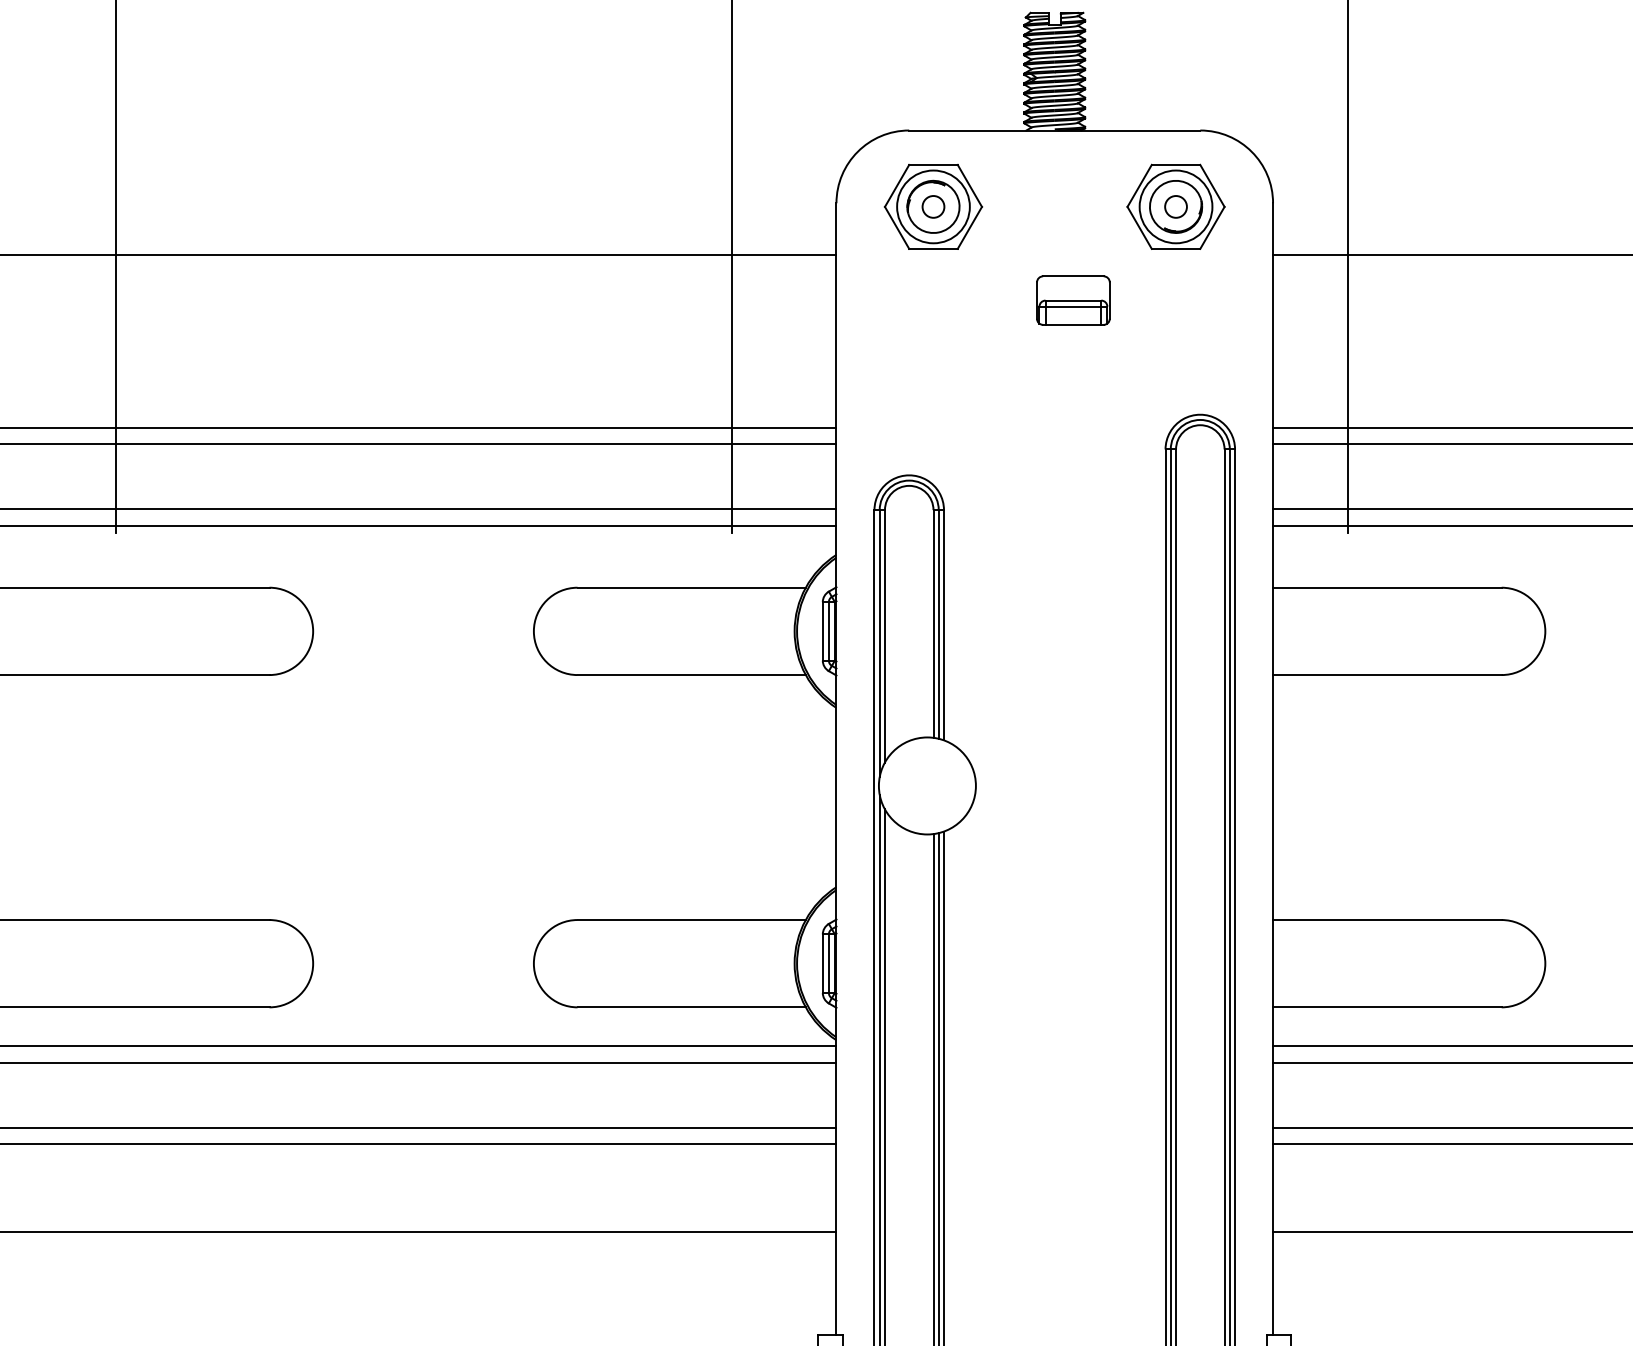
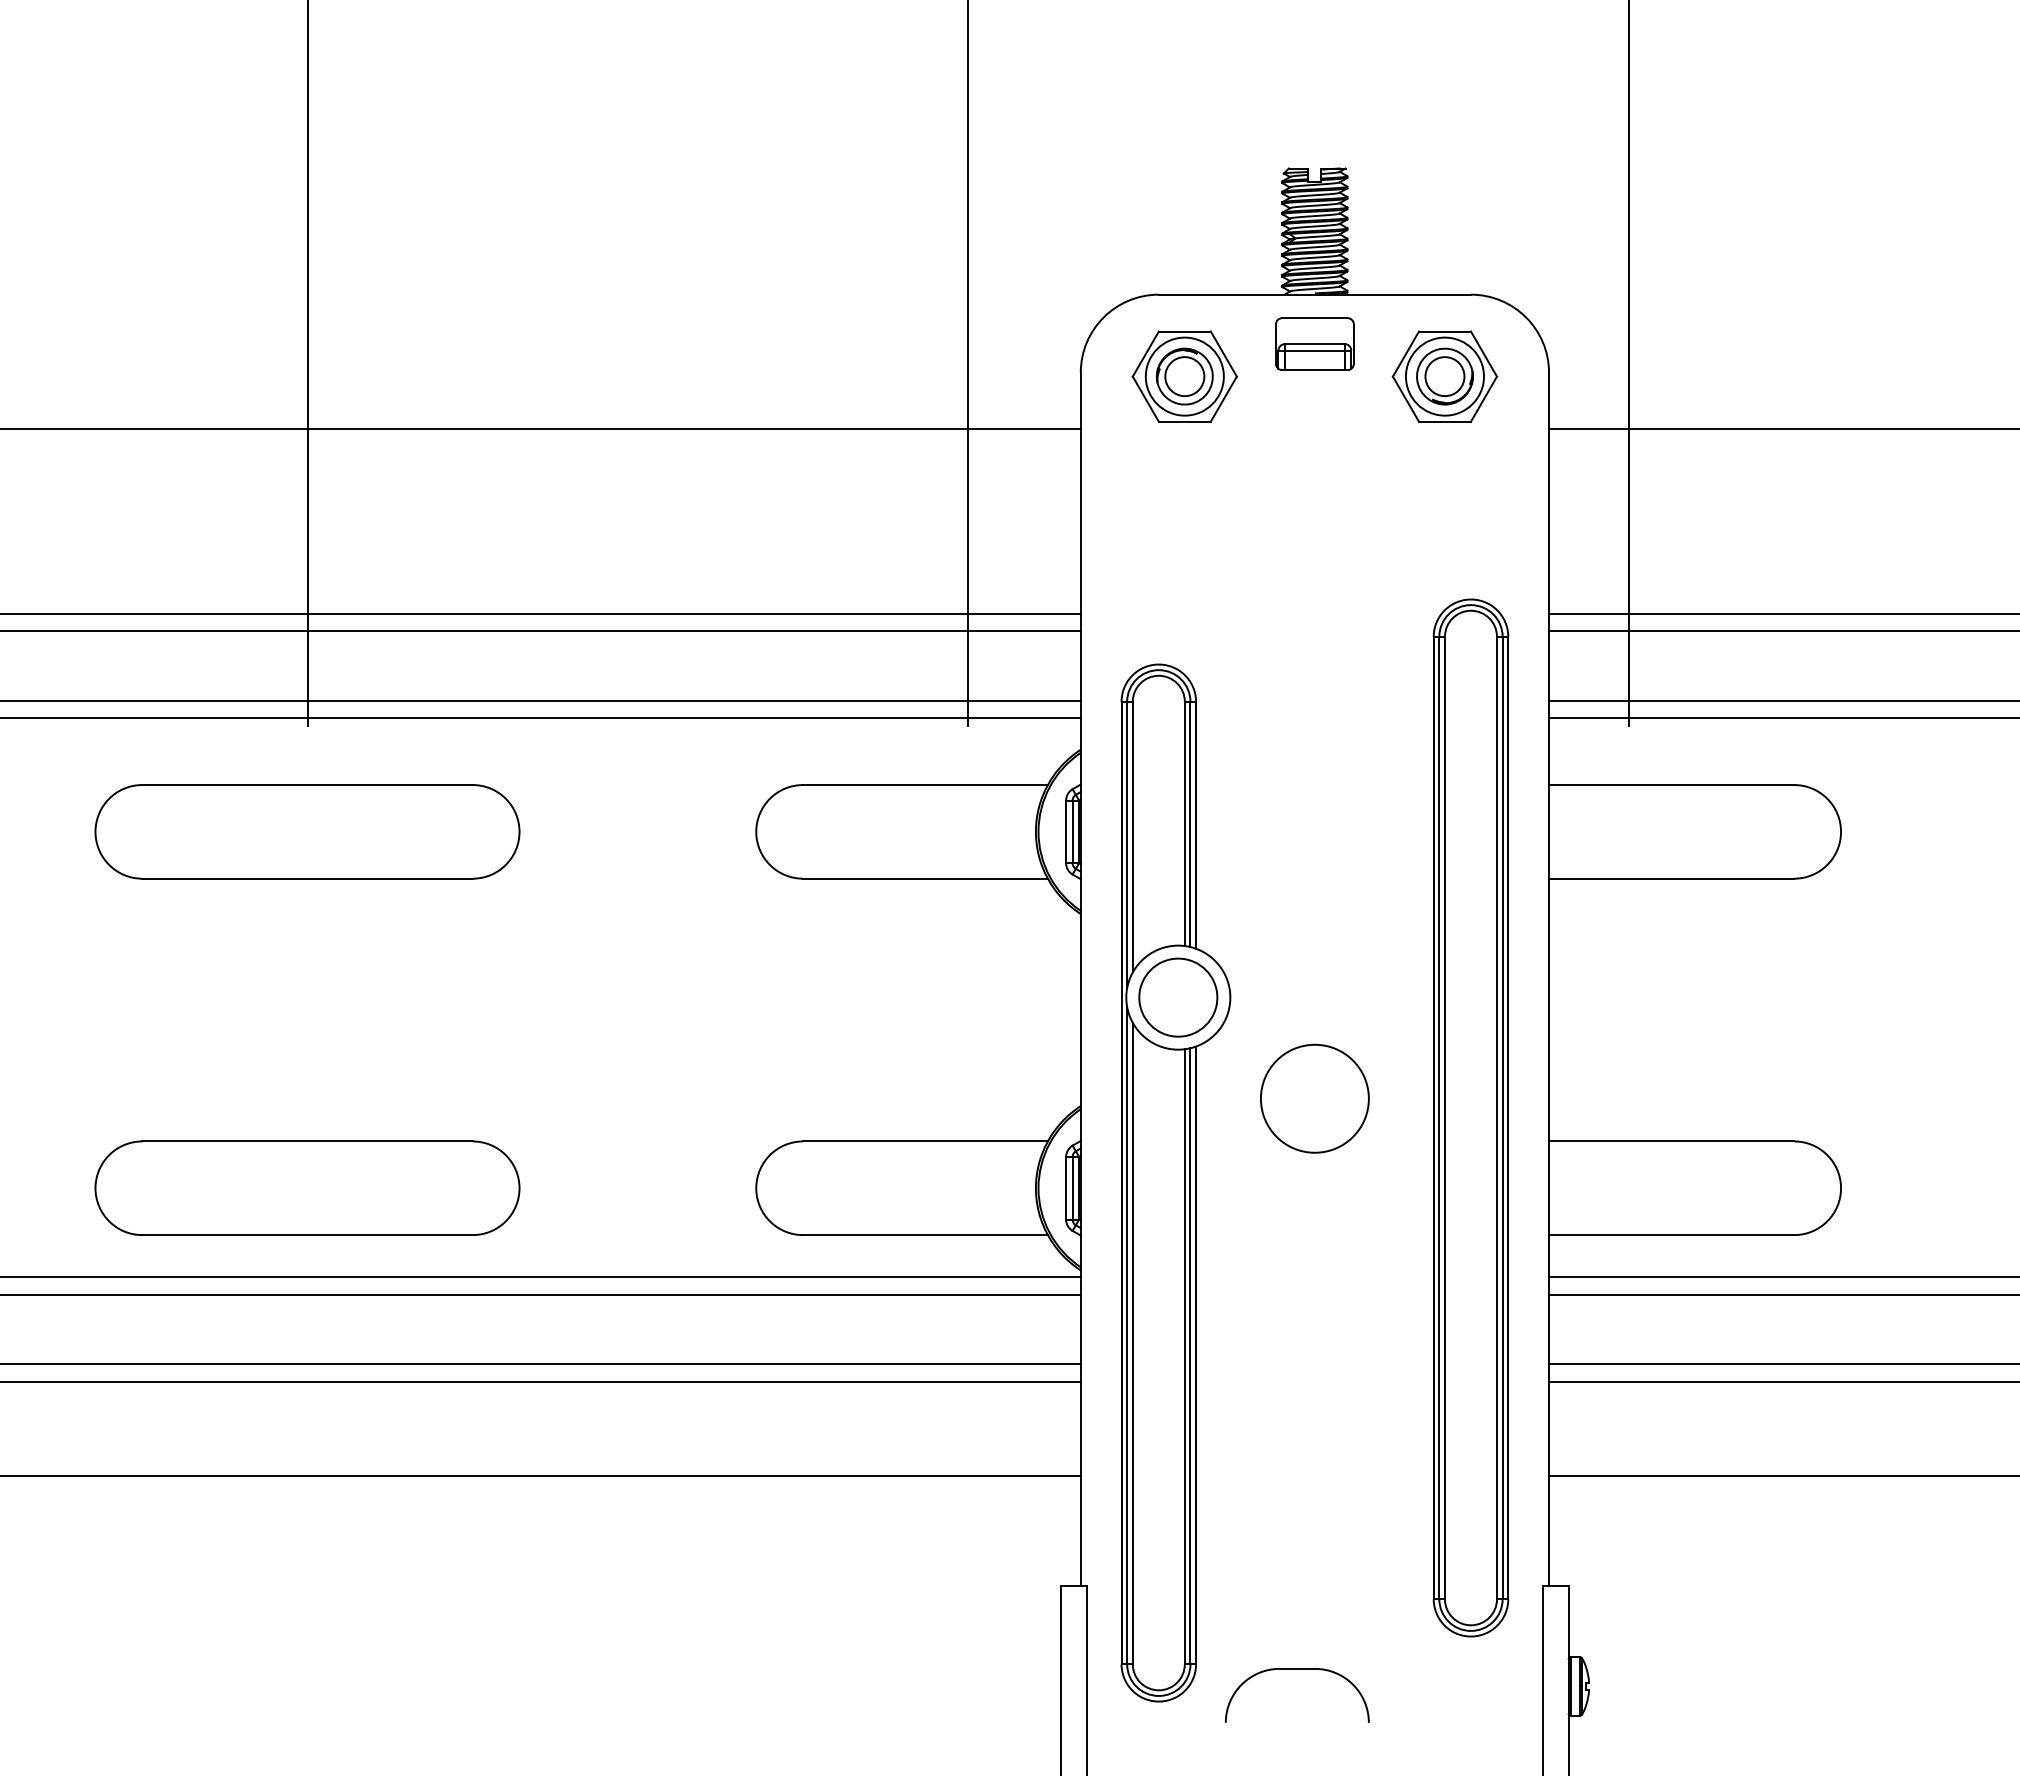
circle: (933, 206) -> (1184, 376), size x1.67
circle: (1175, 206) -> (1444, 376), size x1.67
part: (1073, 300) -> (1314, 343), moved
circle: (927, 785) -> (1178, 997), added
circle: (1054, 879) -> (1314, 1098), added

